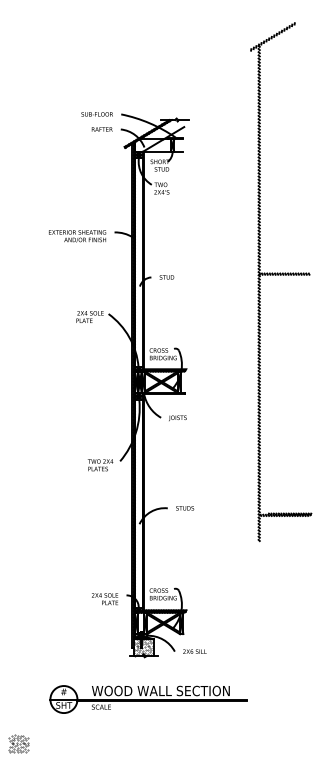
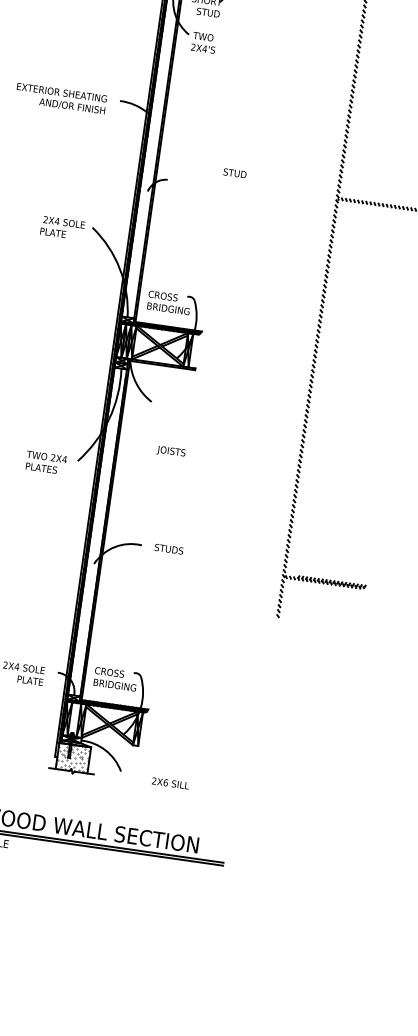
text: (166, 277) -> (234, 173), moved
text: (177, 418) -> (170, 452), moved
text: (194, 651) -> (169, 783), moved

